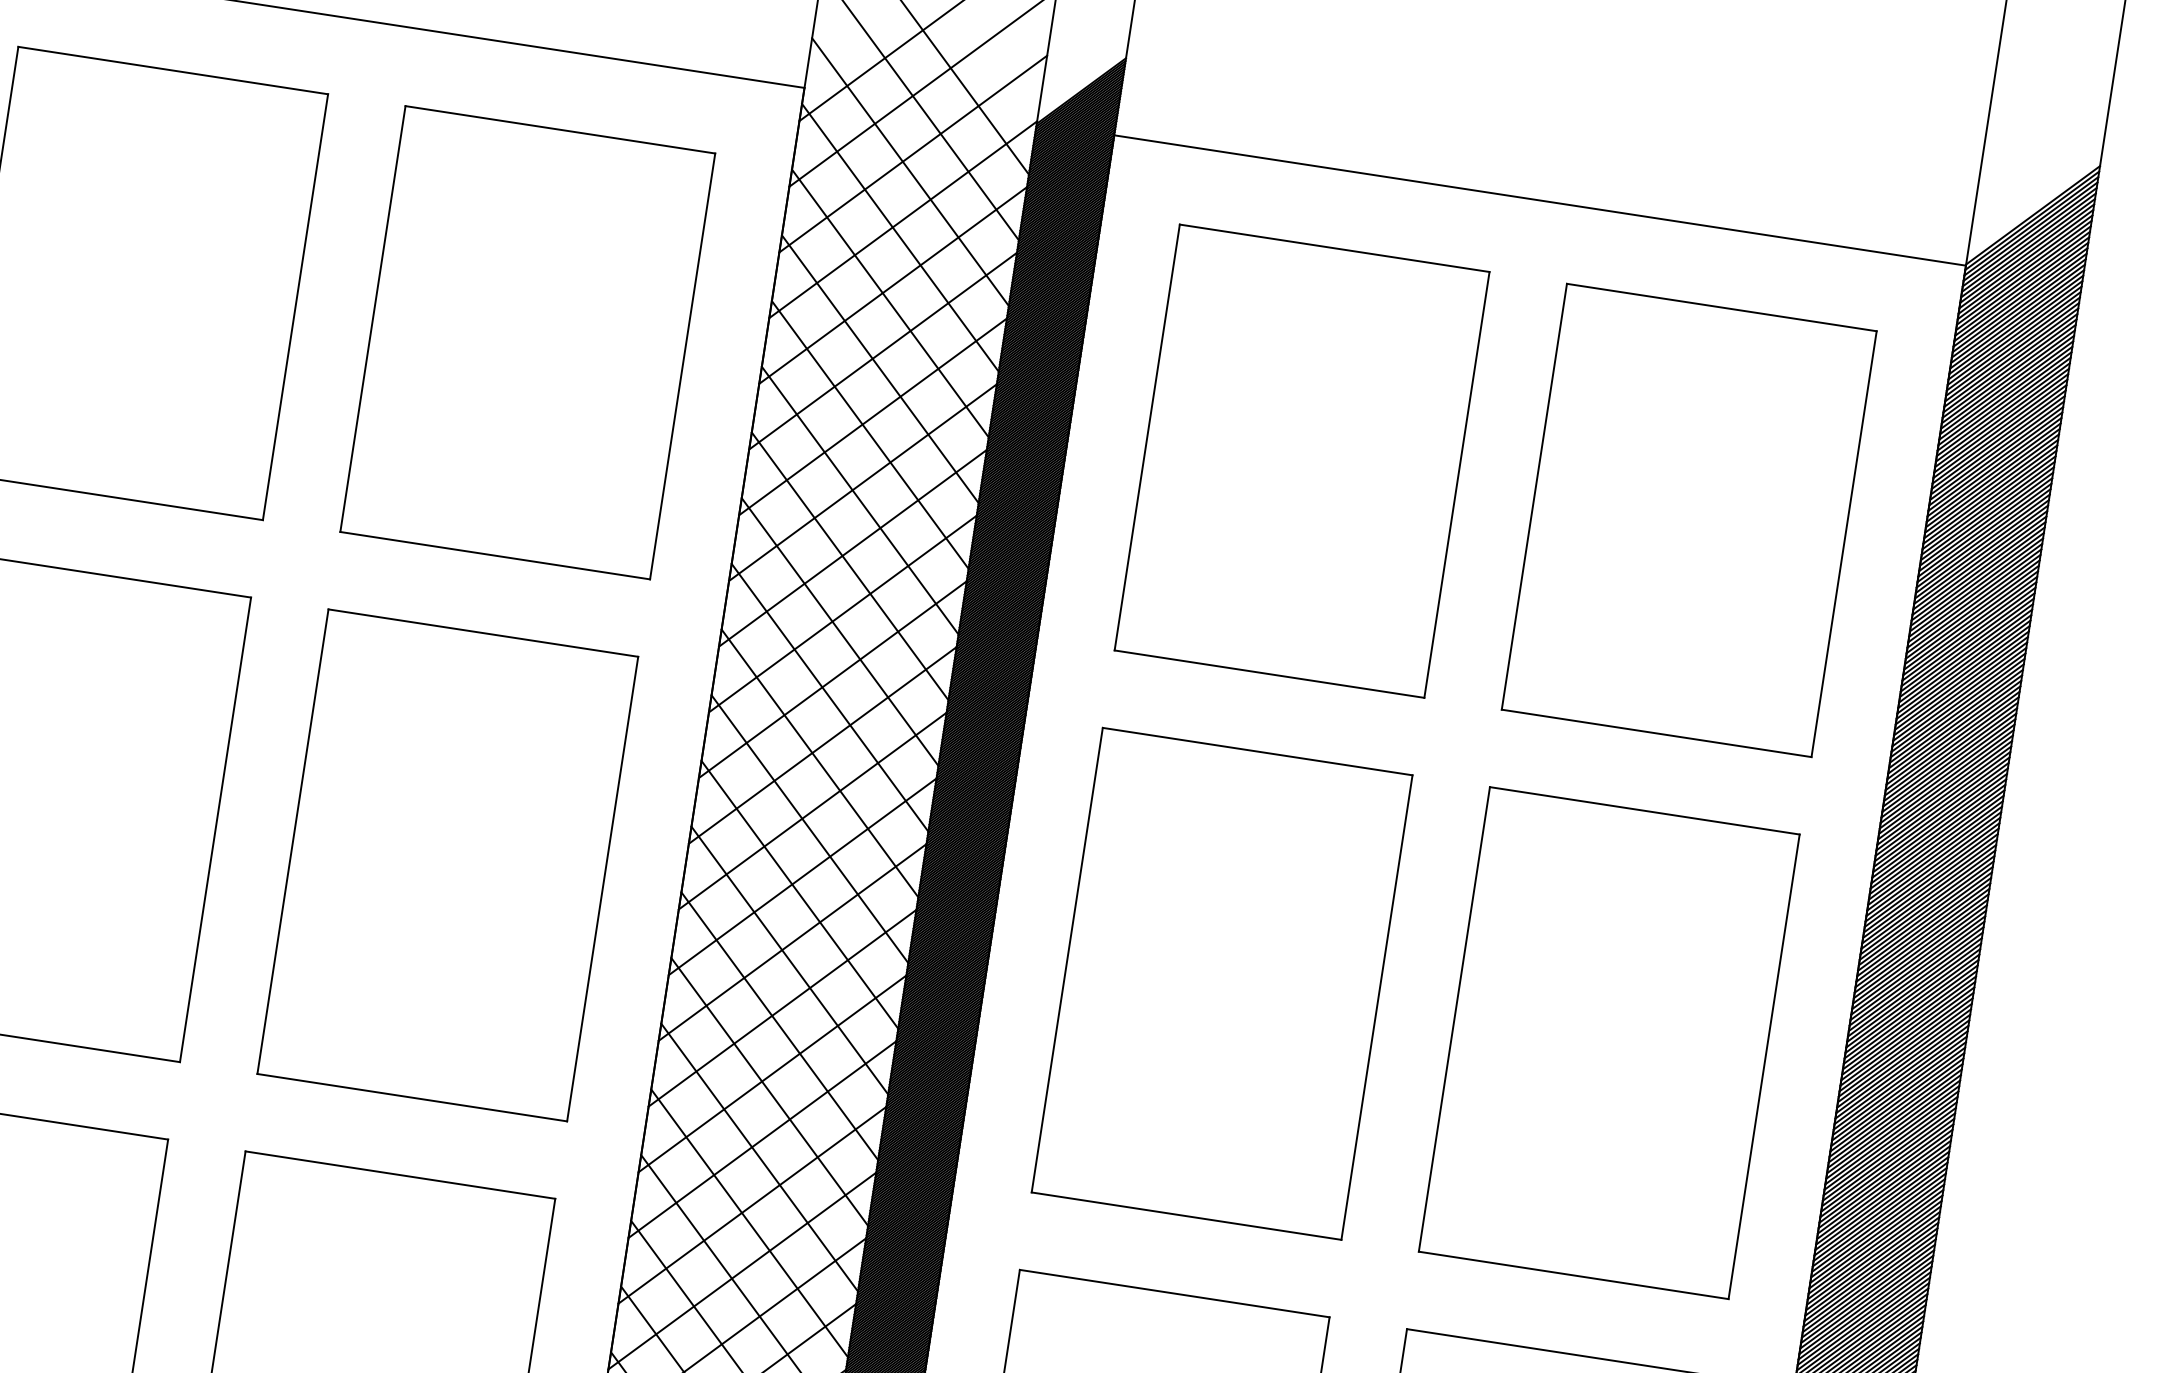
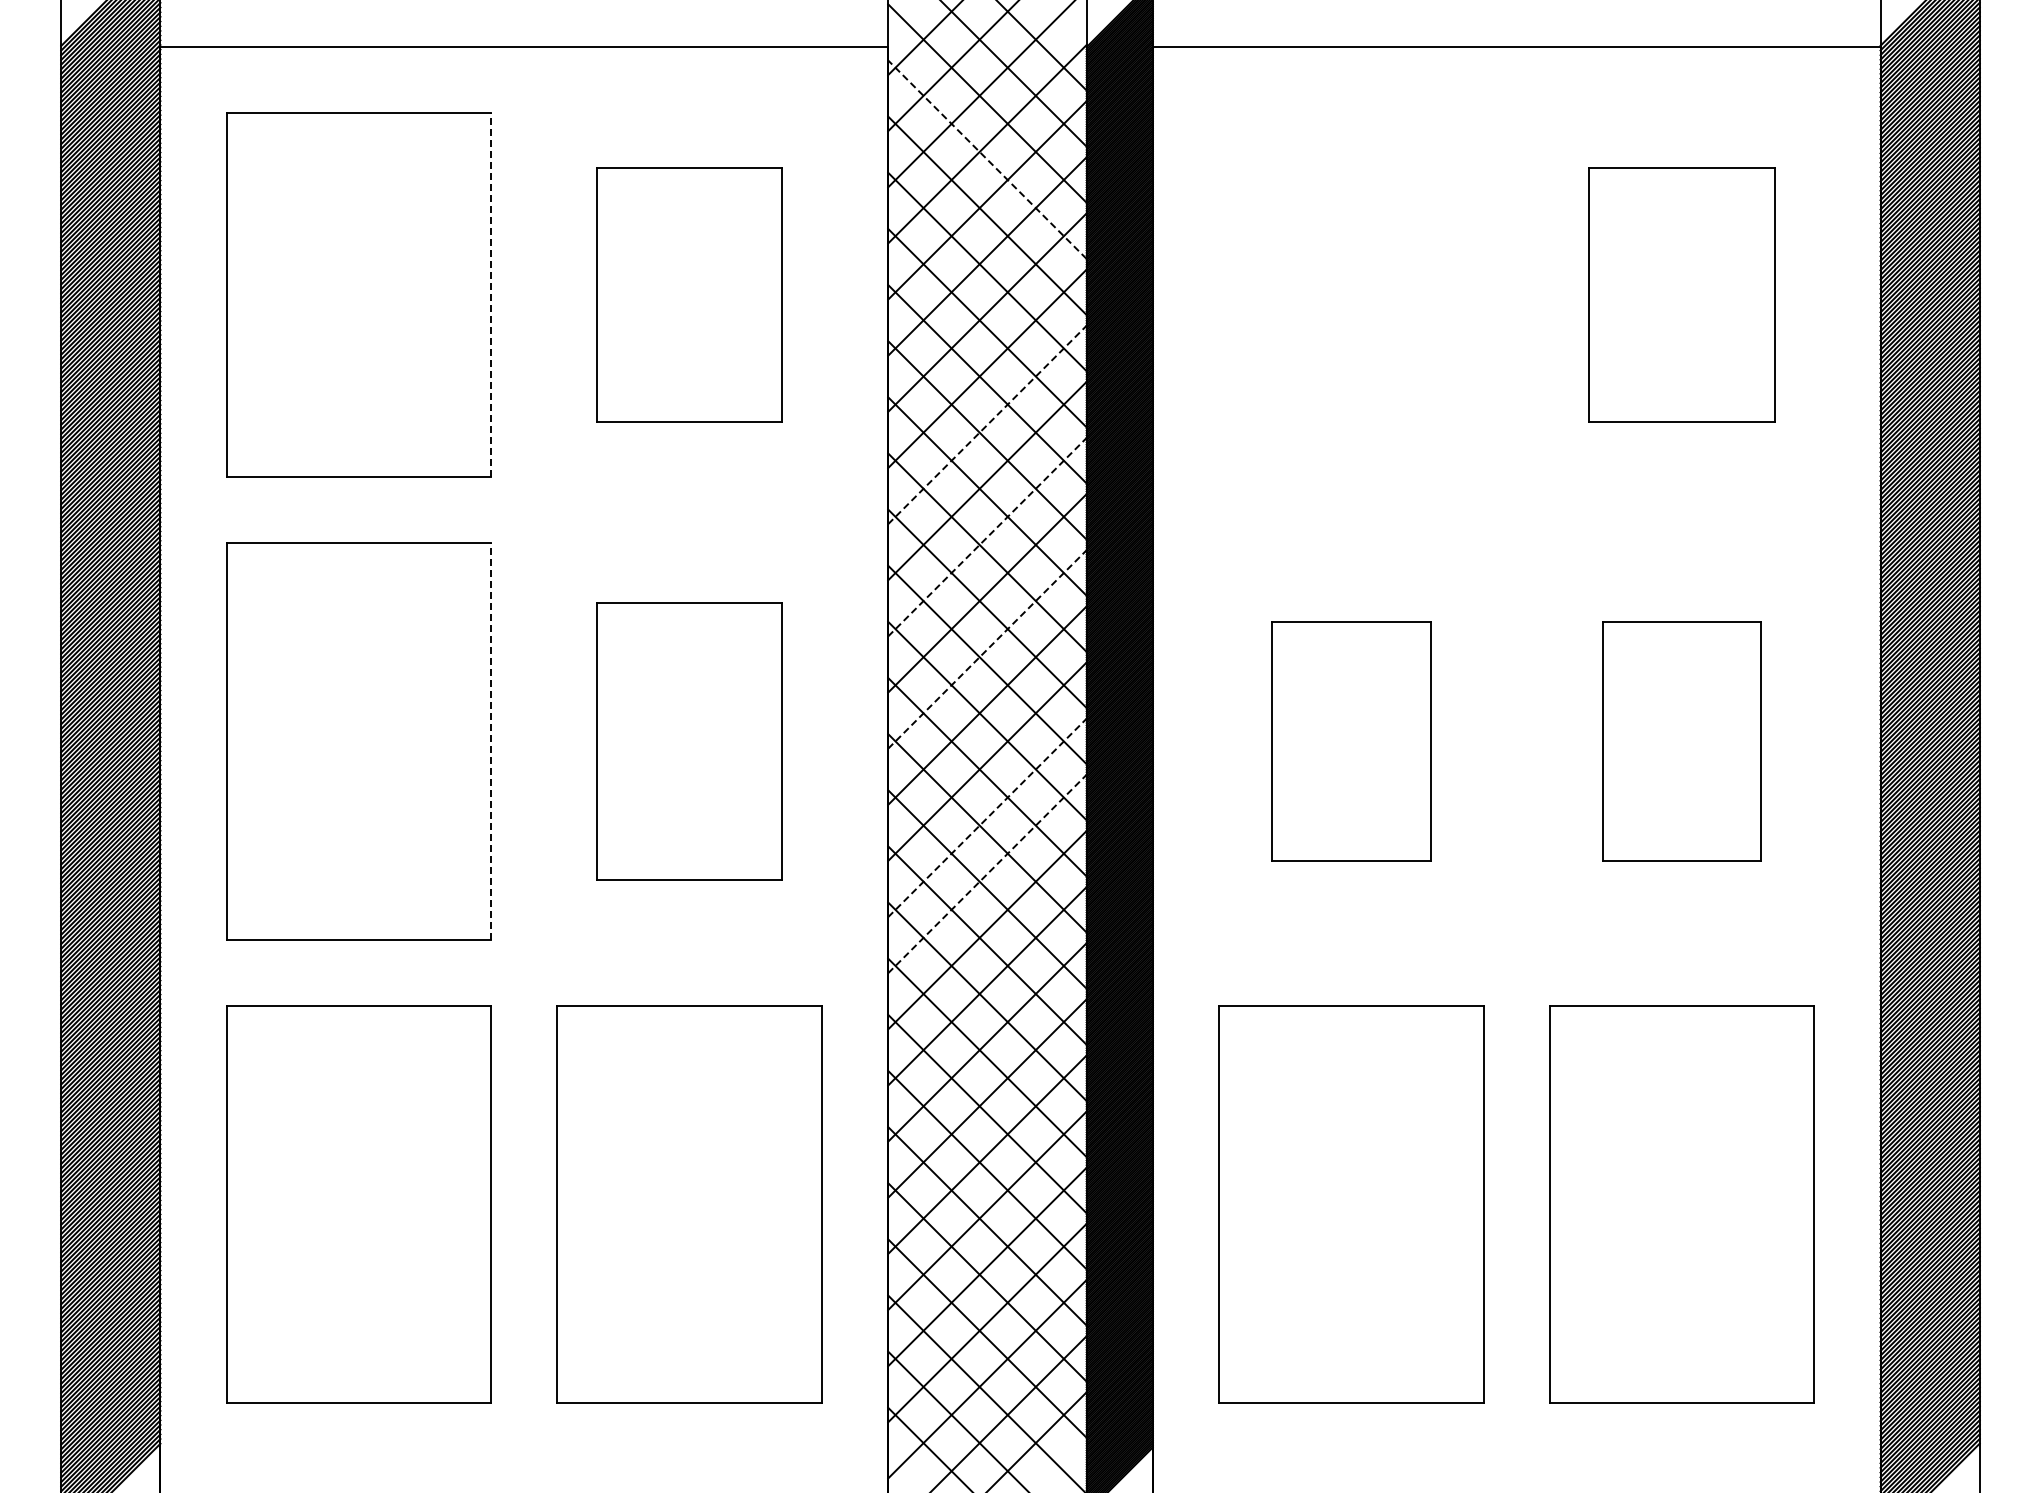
line: (900, 237) -> (987, 159), solid -> dashed
line: (295, 306) -> (491, 294), solid -> dashed
part: (527, 342) -> (689, 294), size x0.7
part: (1302, 460) -> (1351, 294), removed
part: (1688, 519) -> (1681, 294), size x0.7
line: (853, 547) -> (987, 424), solid -> dashed
line: (833, 678) -> (987, 536), solid -> dashed
line: (812, 811) -> (987, 649), solid -> dashed
line: (216, 828) -> (491, 740), solid -> dashed
part: (447, 865) -> (689, 741), size x0.7
part: (1222, 983) -> (1351, 741), size x0.6
line: (782, 1007) -> (987, 817), solid -> dashed
part: (1608, 1043) -> (1681, 741), size x0.6
line: (772, 1073) -> (987, 873), solid -> dashed

